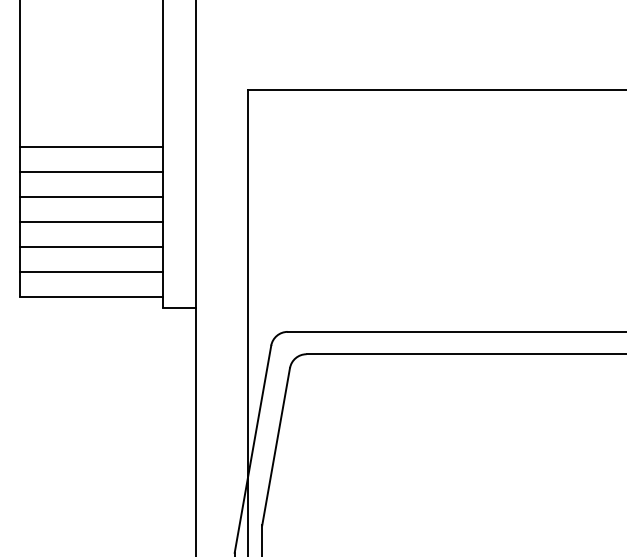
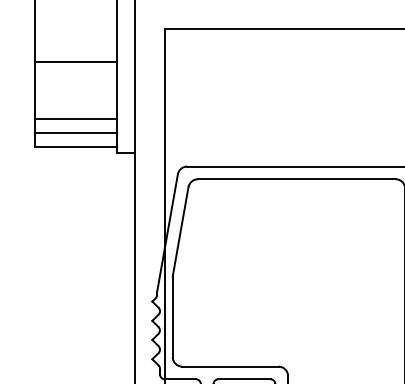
line: (90, 173) -> (75, 76), removed
line: (90, 197) -> (75, 90), removed
line: (90, 222) -> (75, 104), removed

